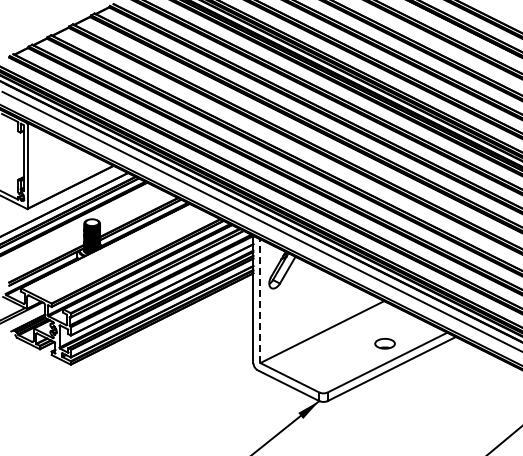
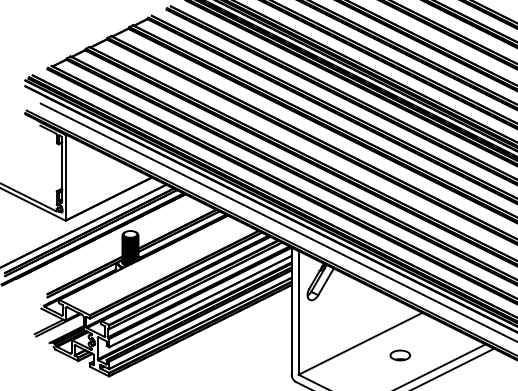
line: (260, 301) -> (298, 313), dashed -> solid
part: (384, 343) -> (399, 355), moved

